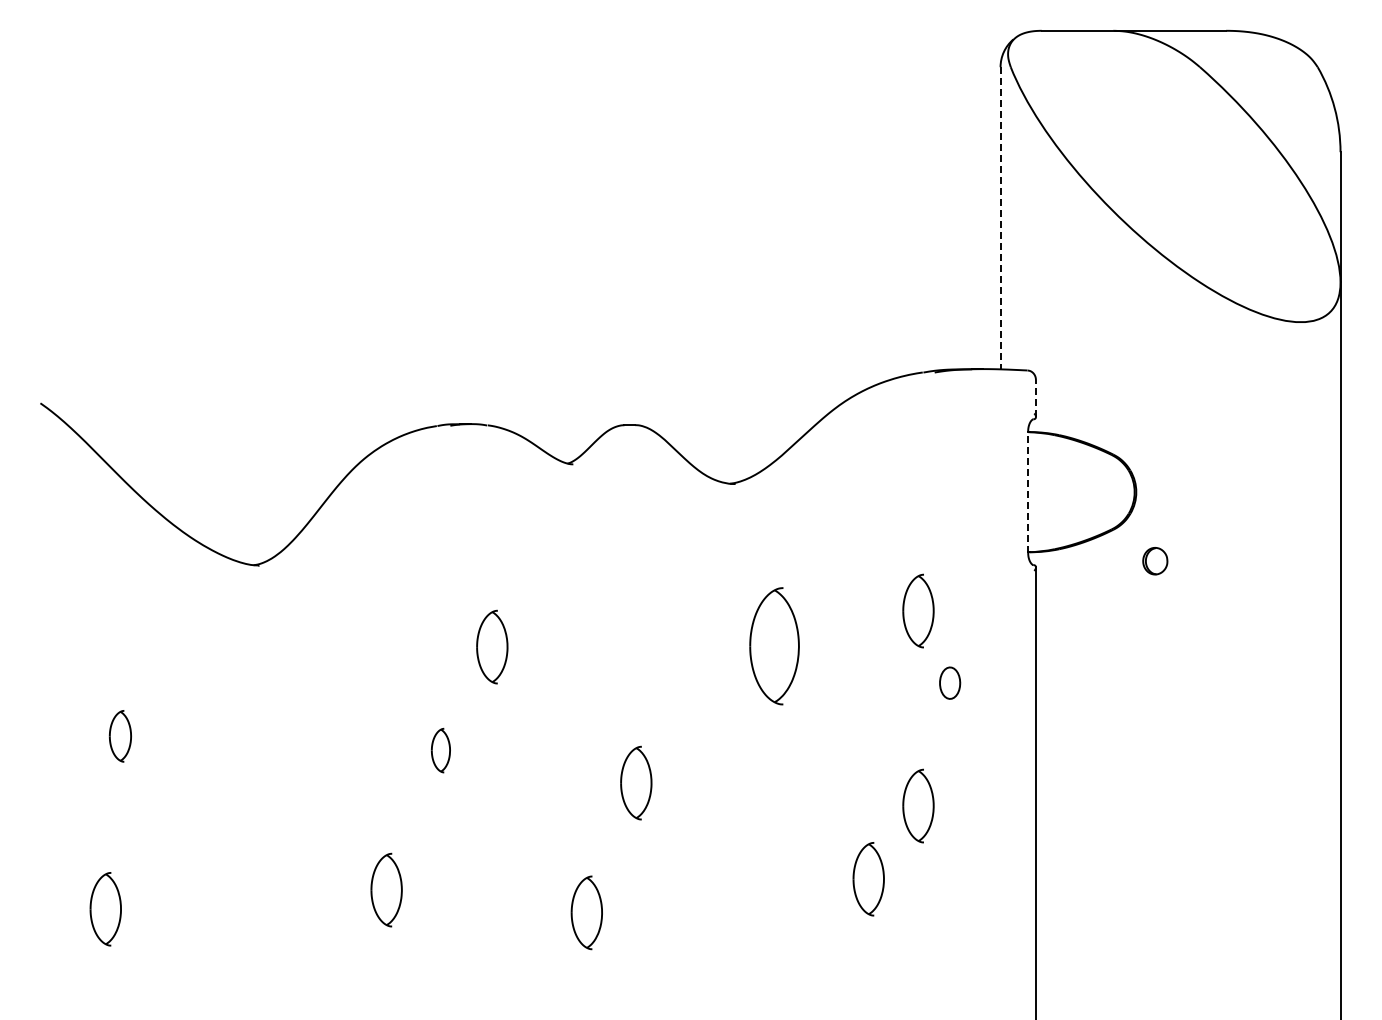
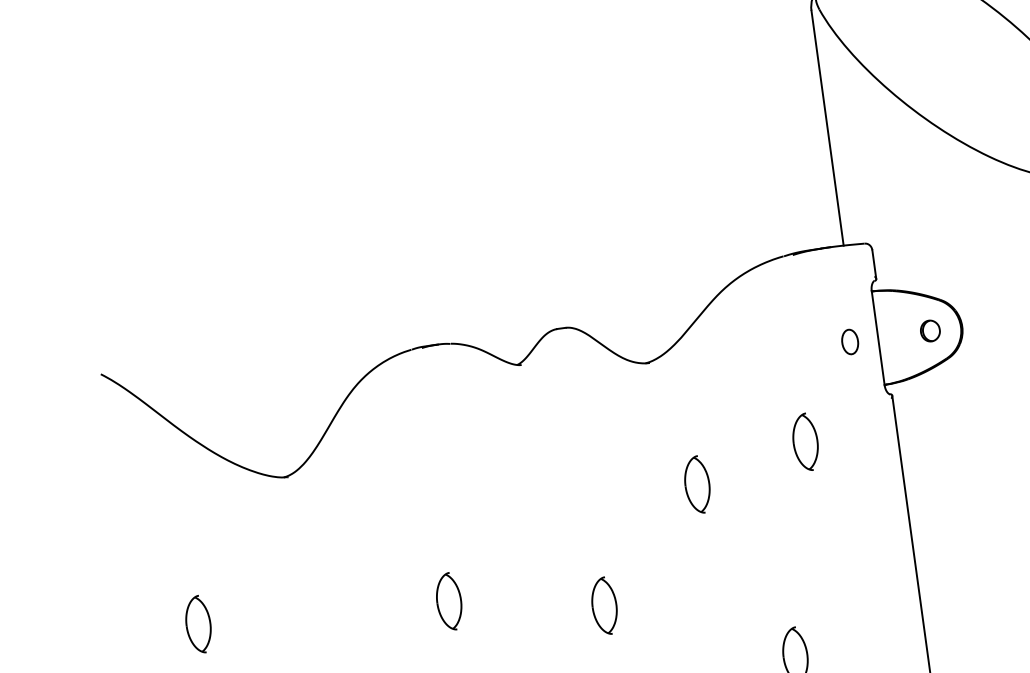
line: (1000, 218) -> (827, 128), dashed -> solid
line: (1035, 398) -> (873, 264), dashed -> solid
line: (1028, 492) -> (878, 338), dashed -> solid
part: (1155, 561) -> (930, 331), moved
part: (774, 645) -> (697, 484), size x0.62
part: (492, 646) -> (478, 515), removed
part: (950, 682) -> (850, 341), moved
part: (120, 736) -> (198, 624), size x1.43
part: (440, 750) -> (448, 601), size x1.67
part: (918, 805) -> (826, 593), removed

